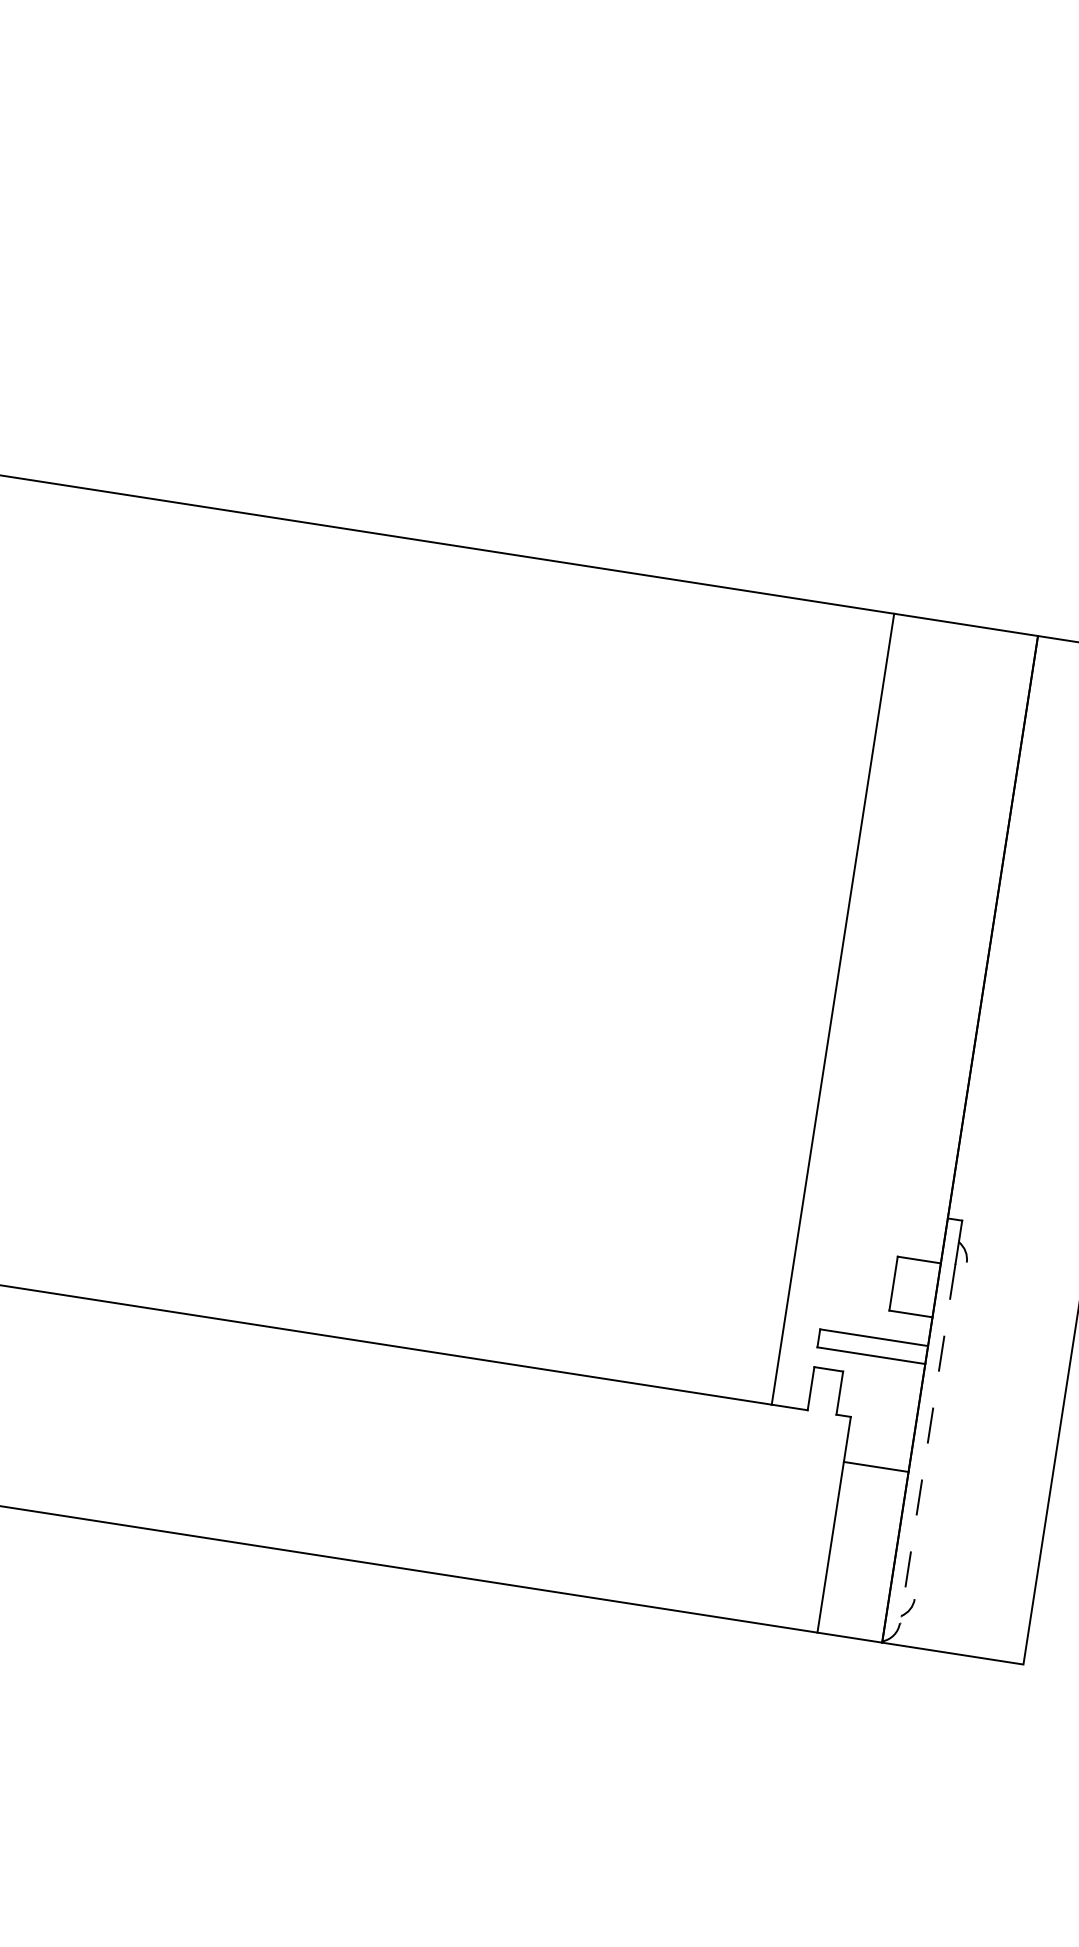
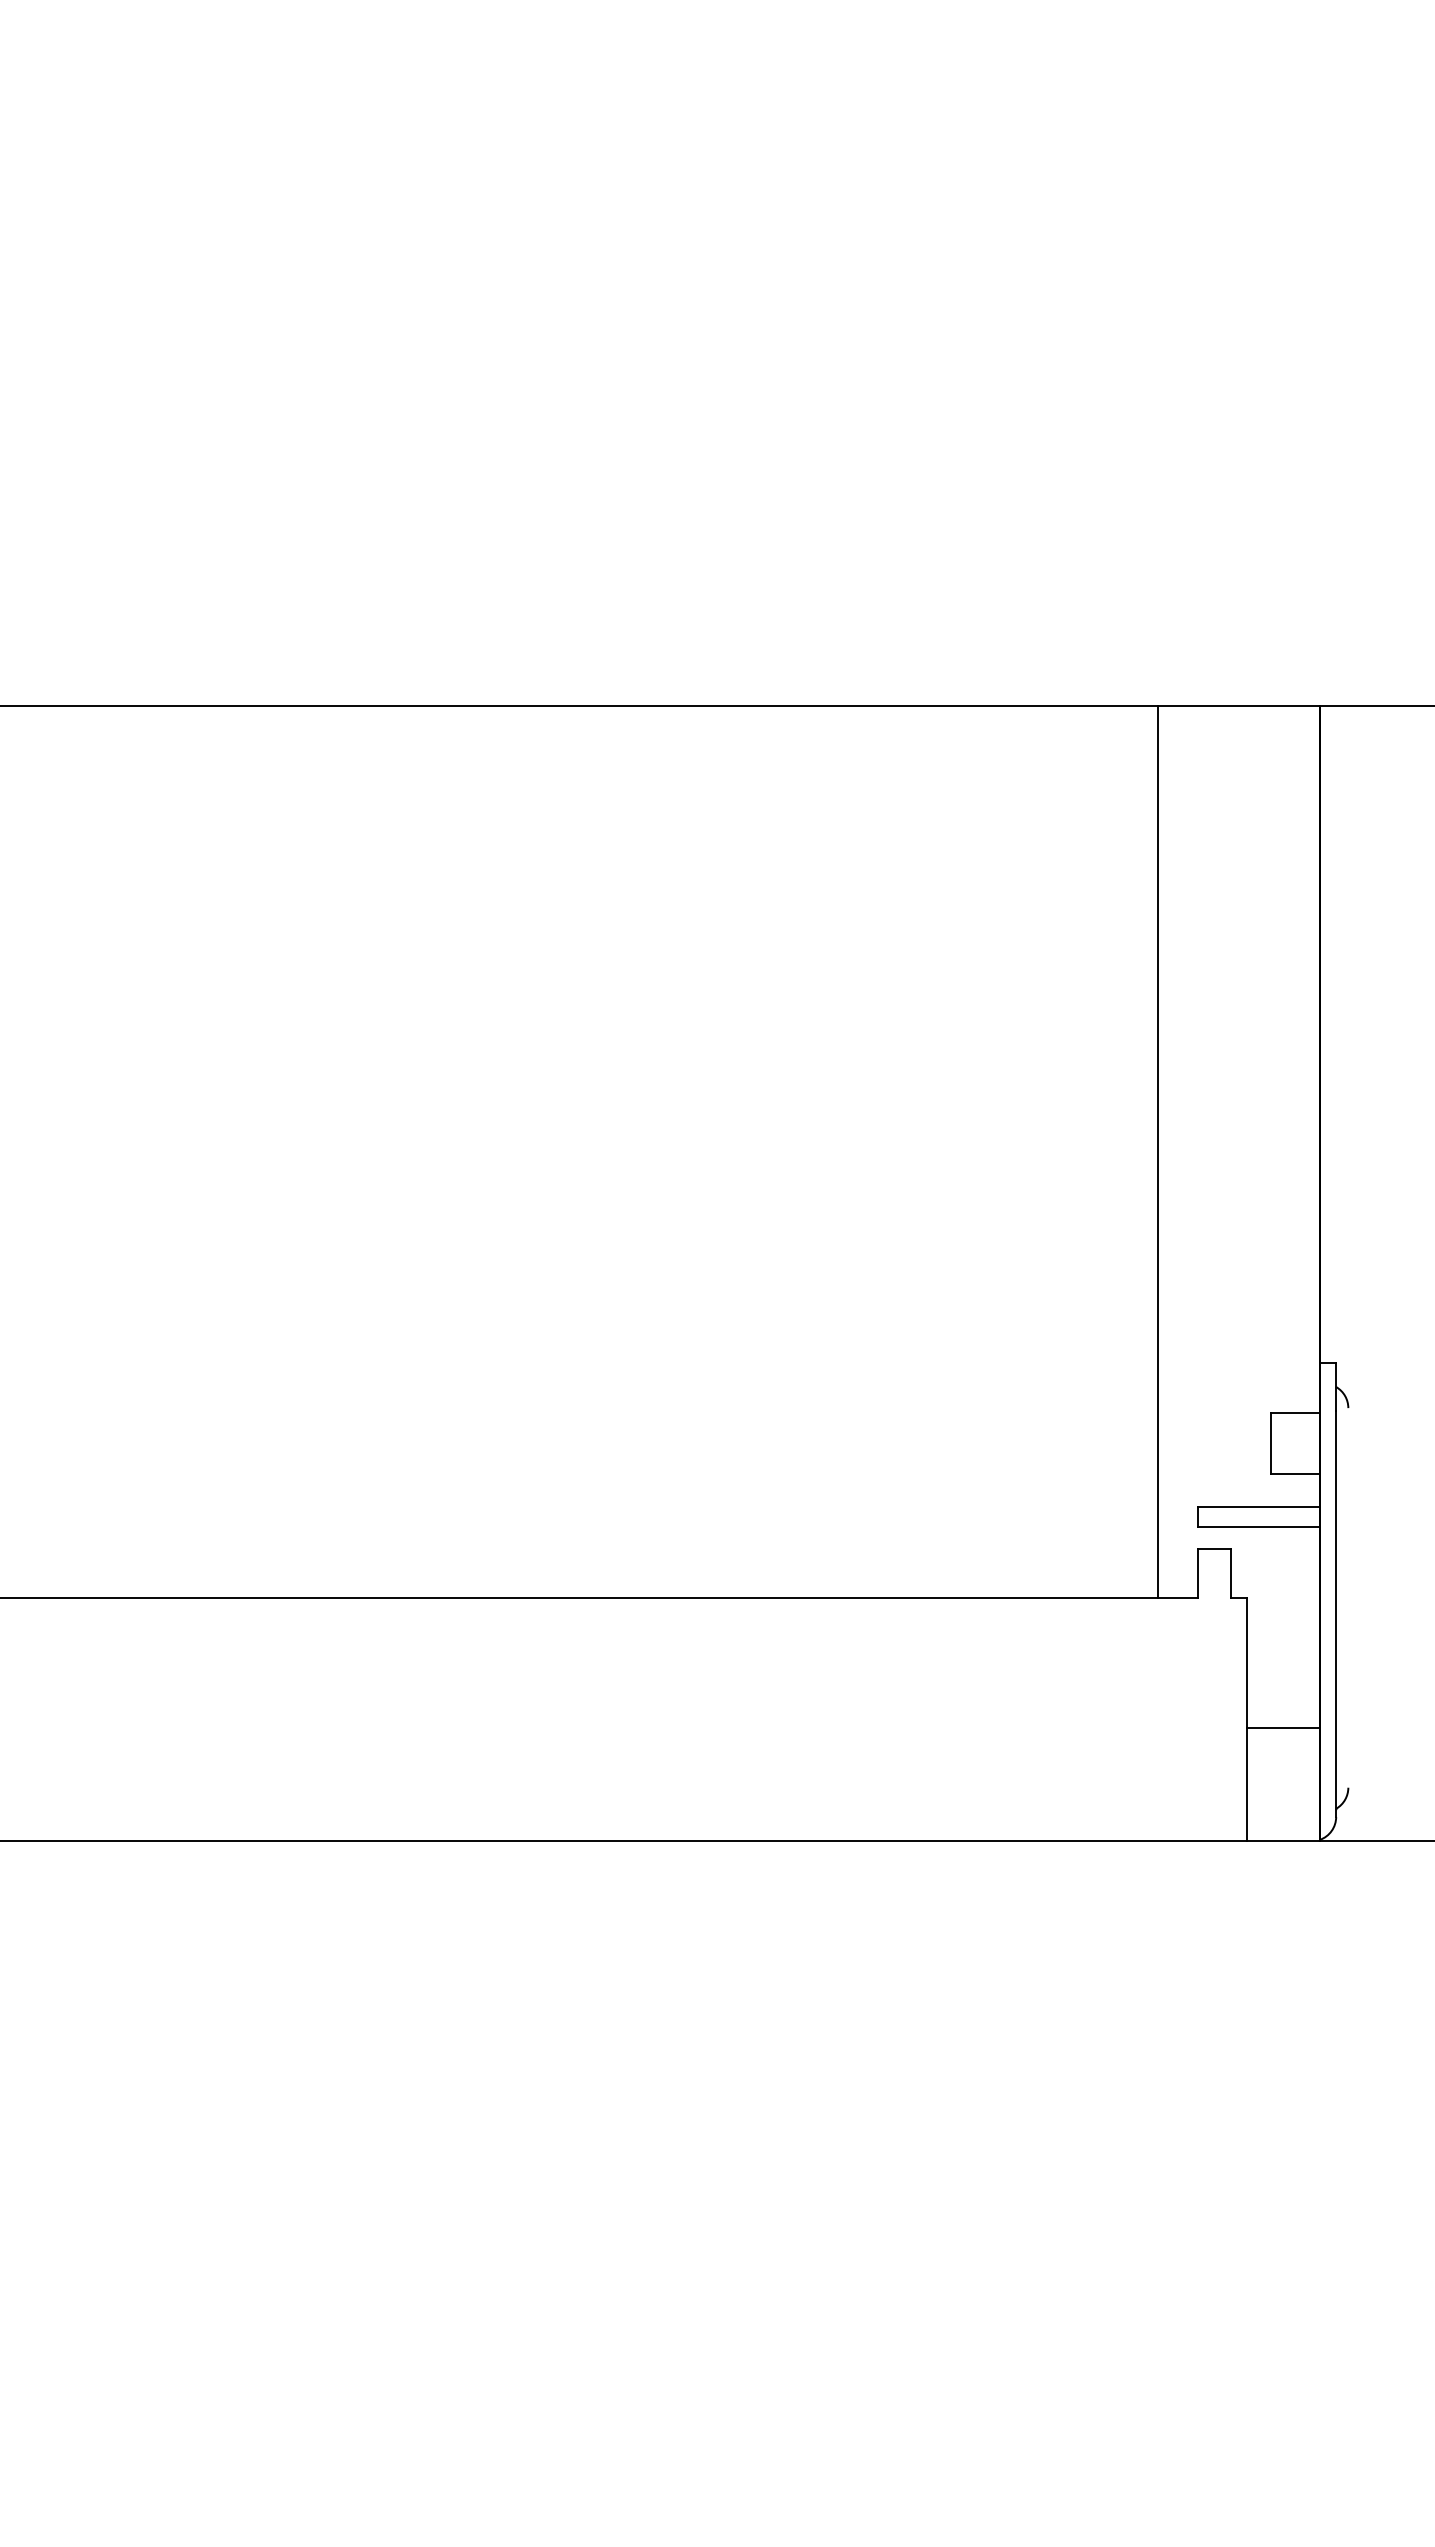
line: (927, 1443) -> (1336, 1614), dashed -> solid
line: (875, 1466) -> (1282, 1727), moved

